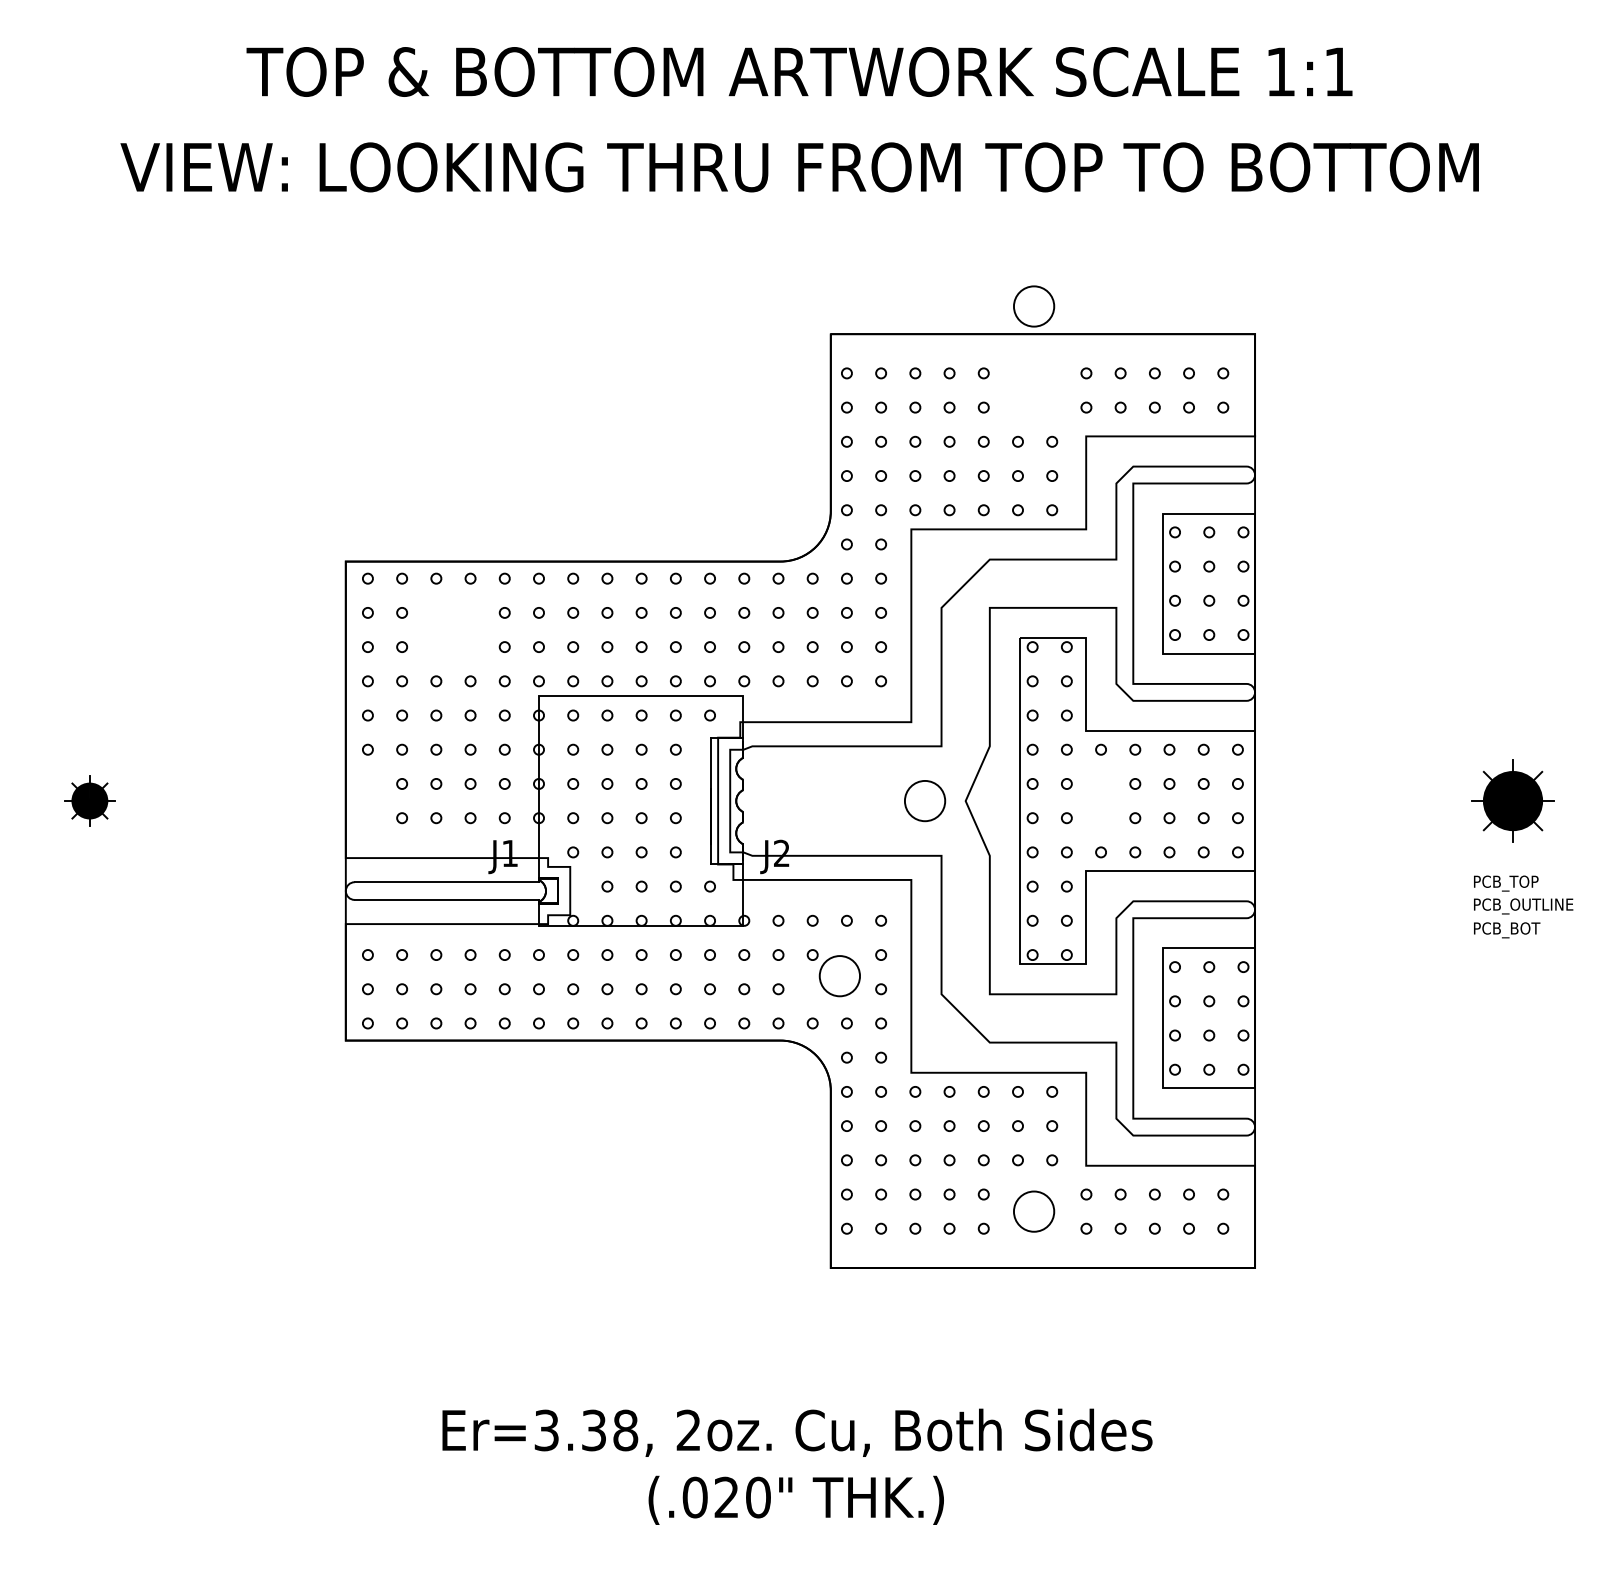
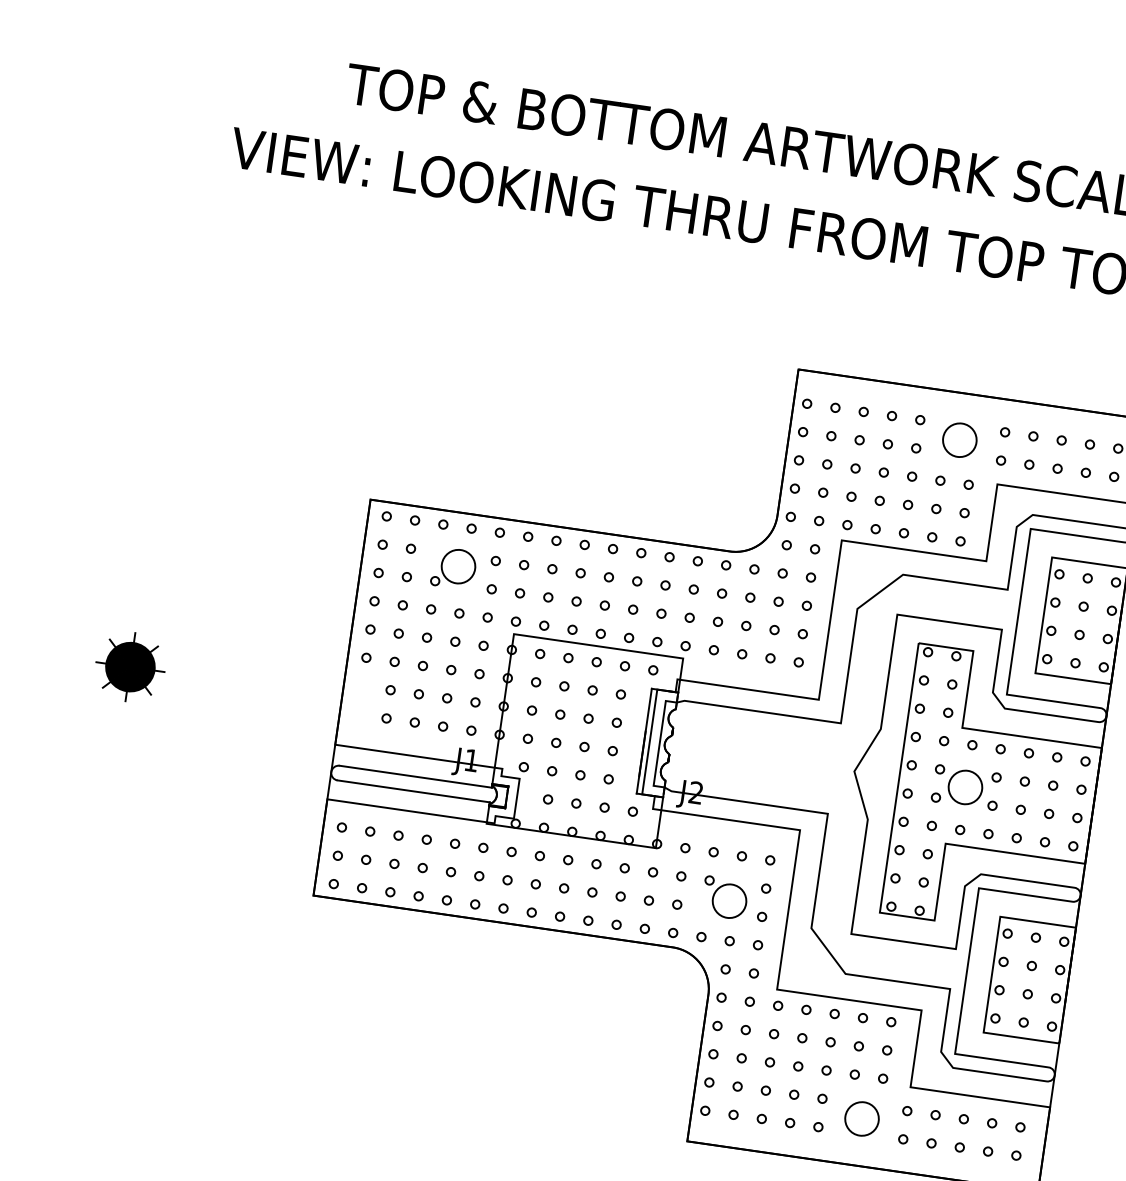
circle: (1034, 306) -> (960, 440), moved
part: (456, 628) -> (454, 568), added
part: (89, 800) -> (130, 666), size x1.67
circle: (925, 801) -> (965, 787), moved

